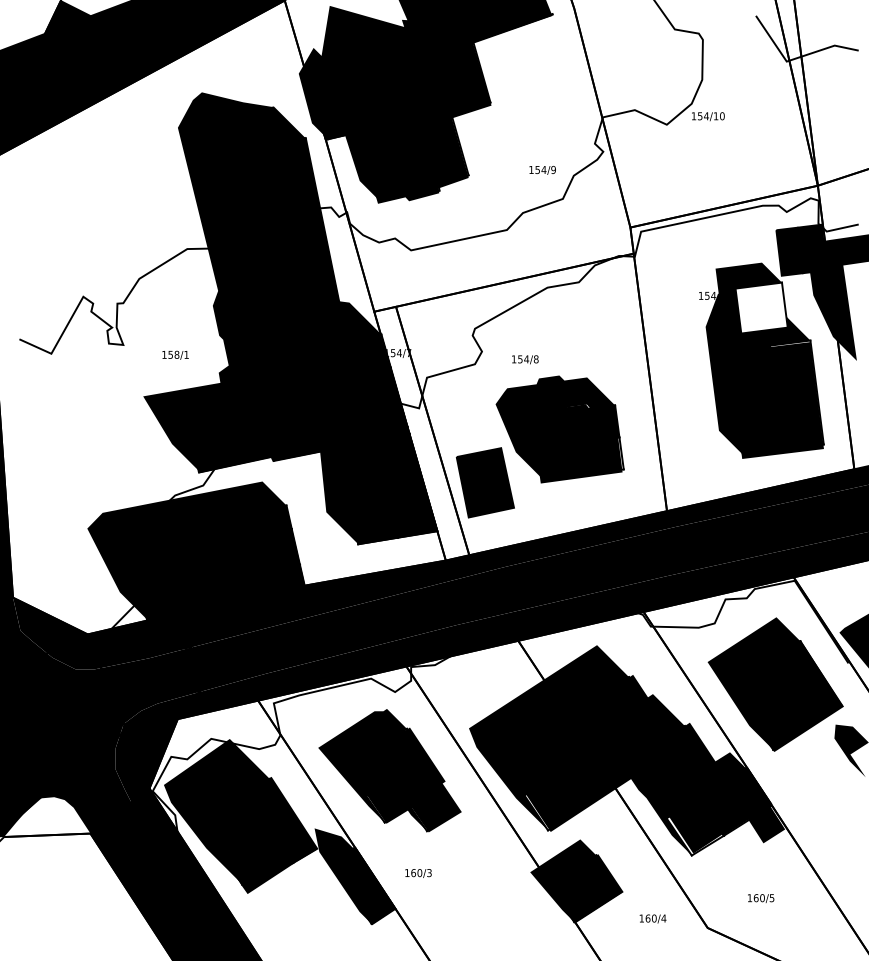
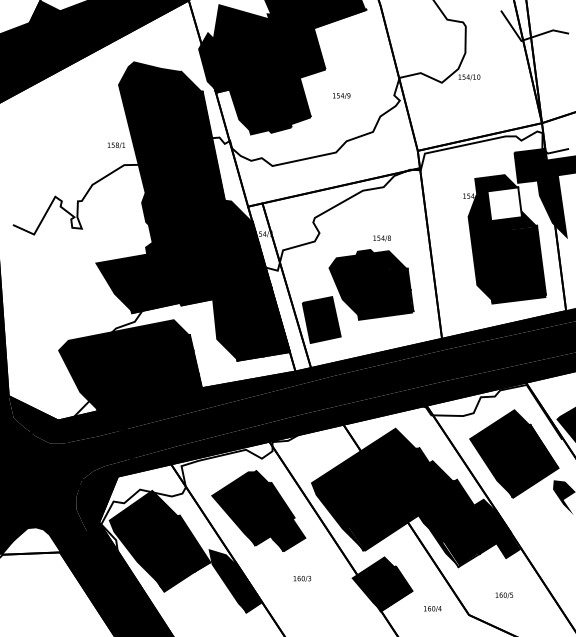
text: (542, 169) -> (341, 95), moved
text: (175, 355) -> (116, 145), moved
text: (524, 359) -> (381, 238), moved
text: (418, 872) -> (302, 578), moved

